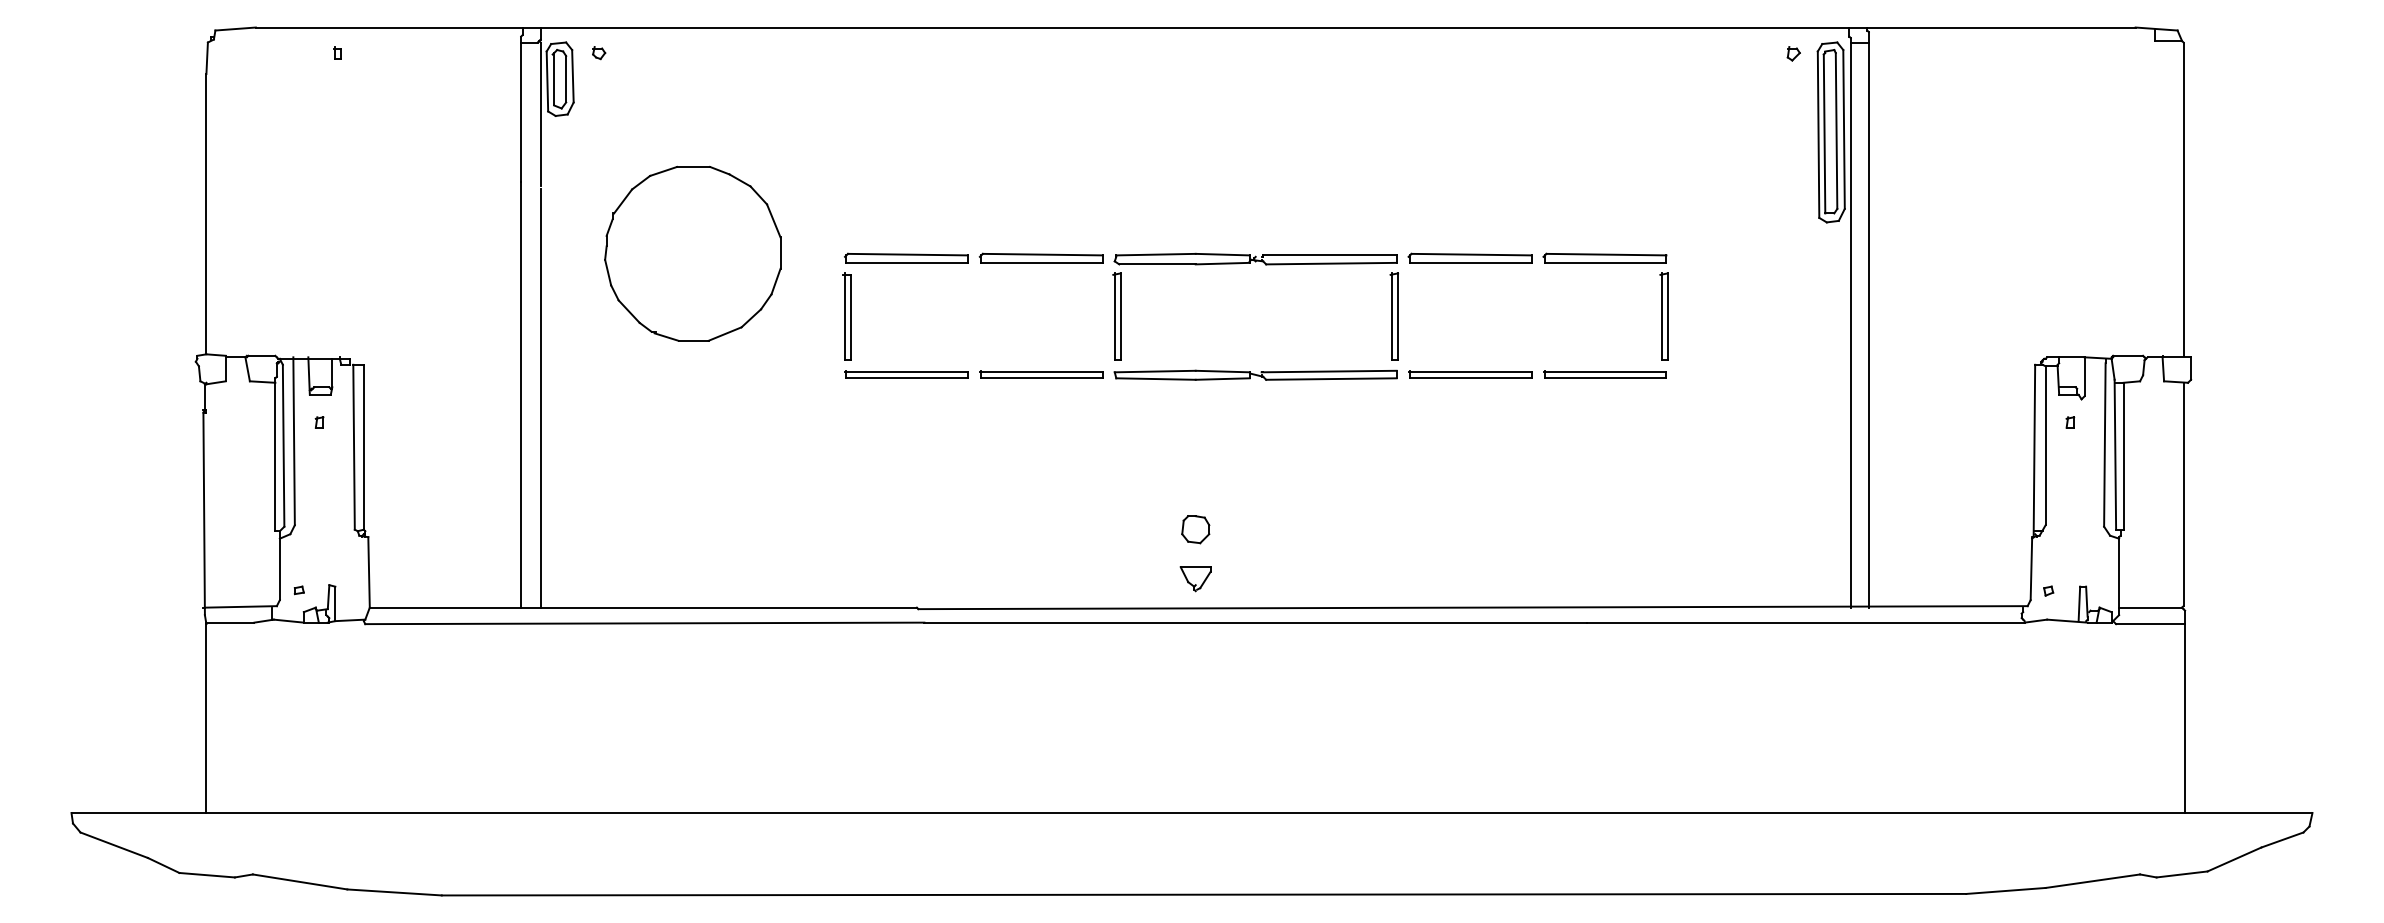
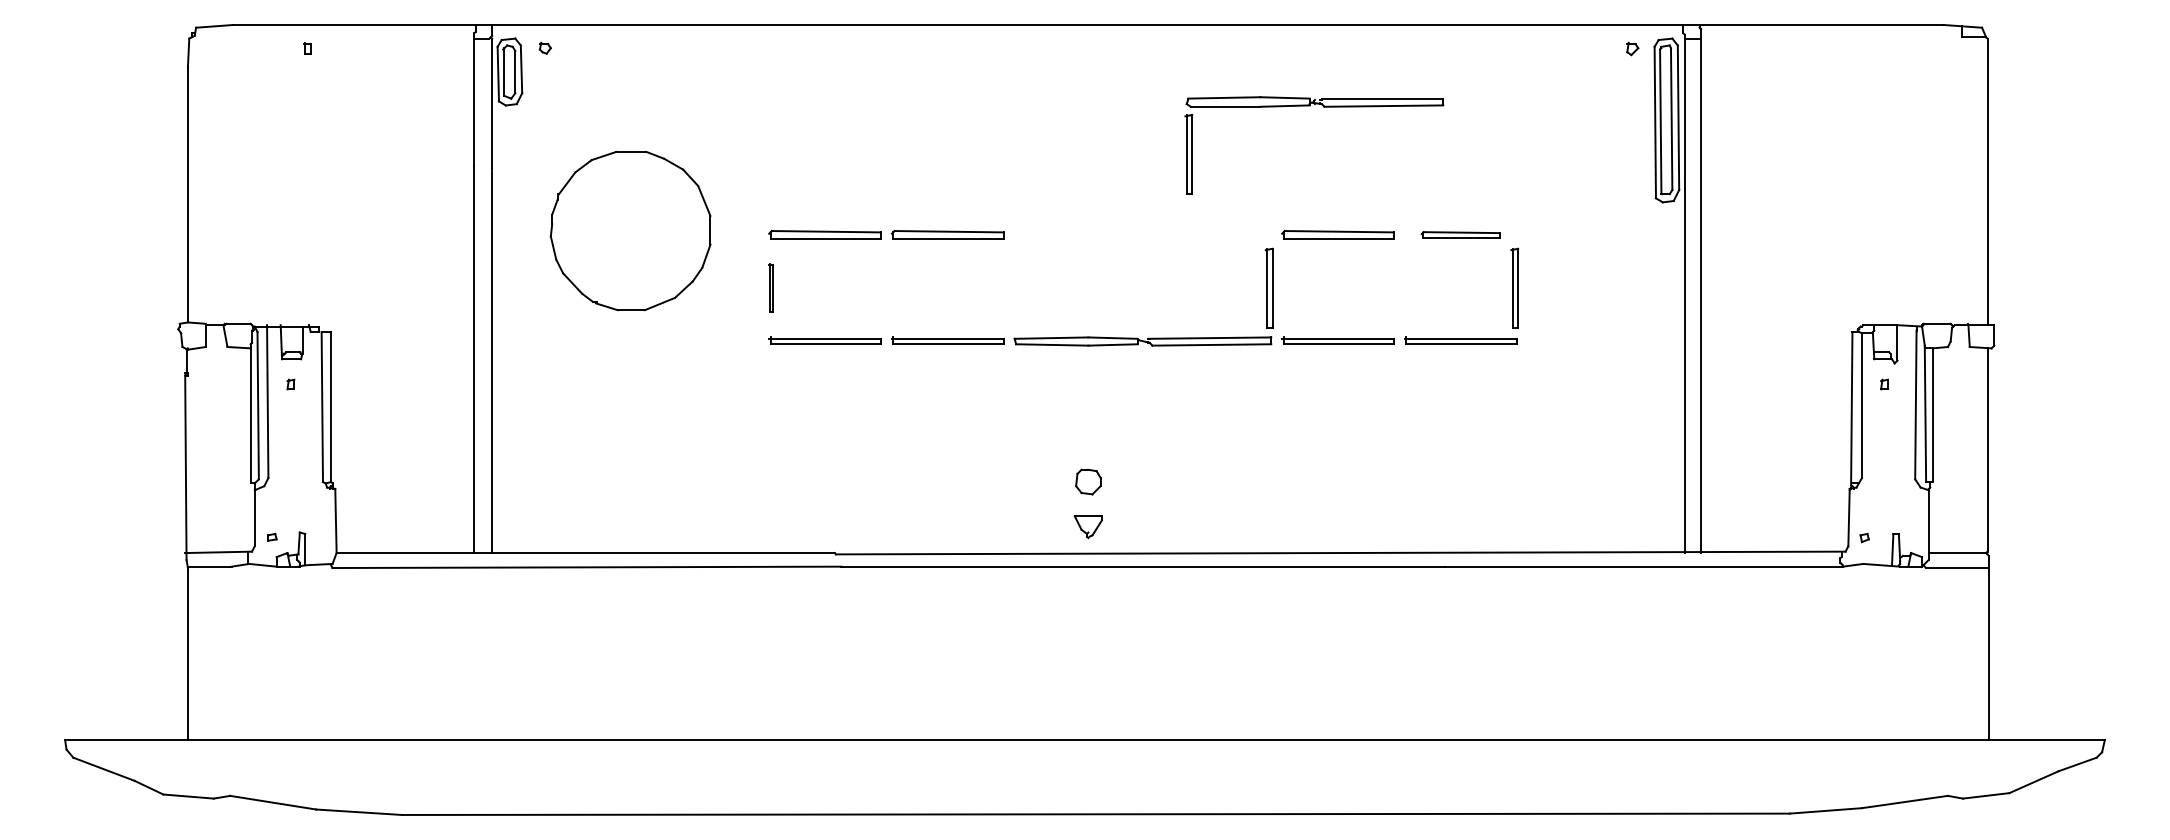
part: (1604, 257) -> (1460, 234), size x0.7
part: (1265, 265) -> (1323, 107), moved
part: (846, 316) -> (770, 288), size x0.6

